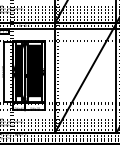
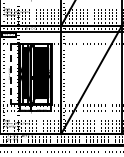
line: (4, 72) -> (11, 74), solid -> dashed

